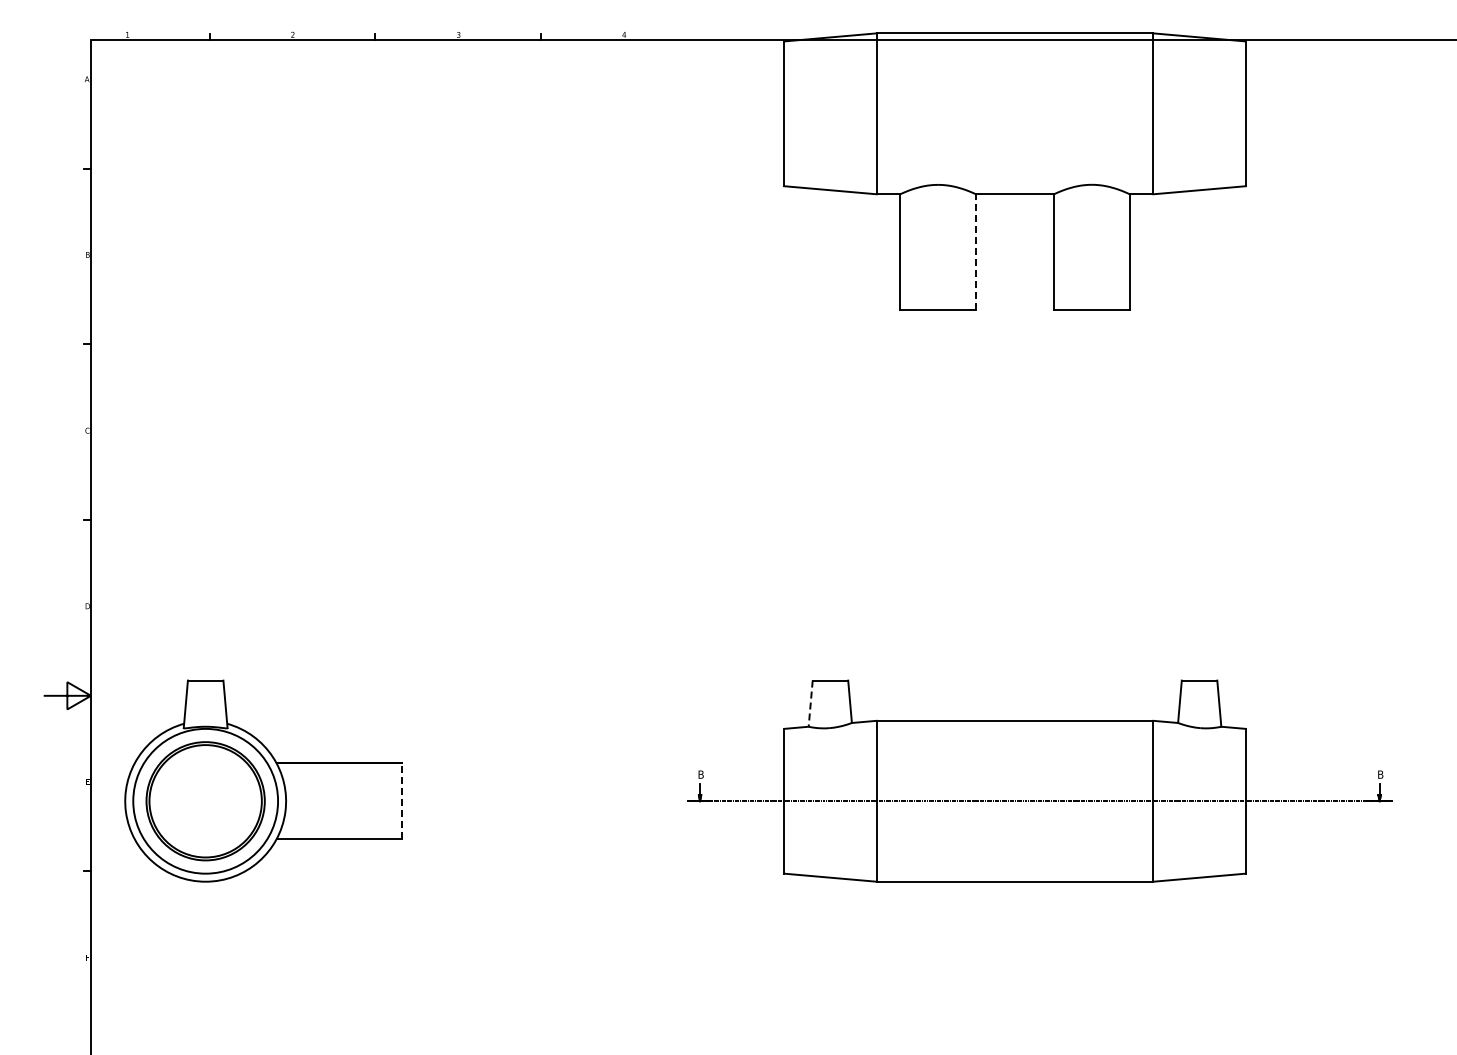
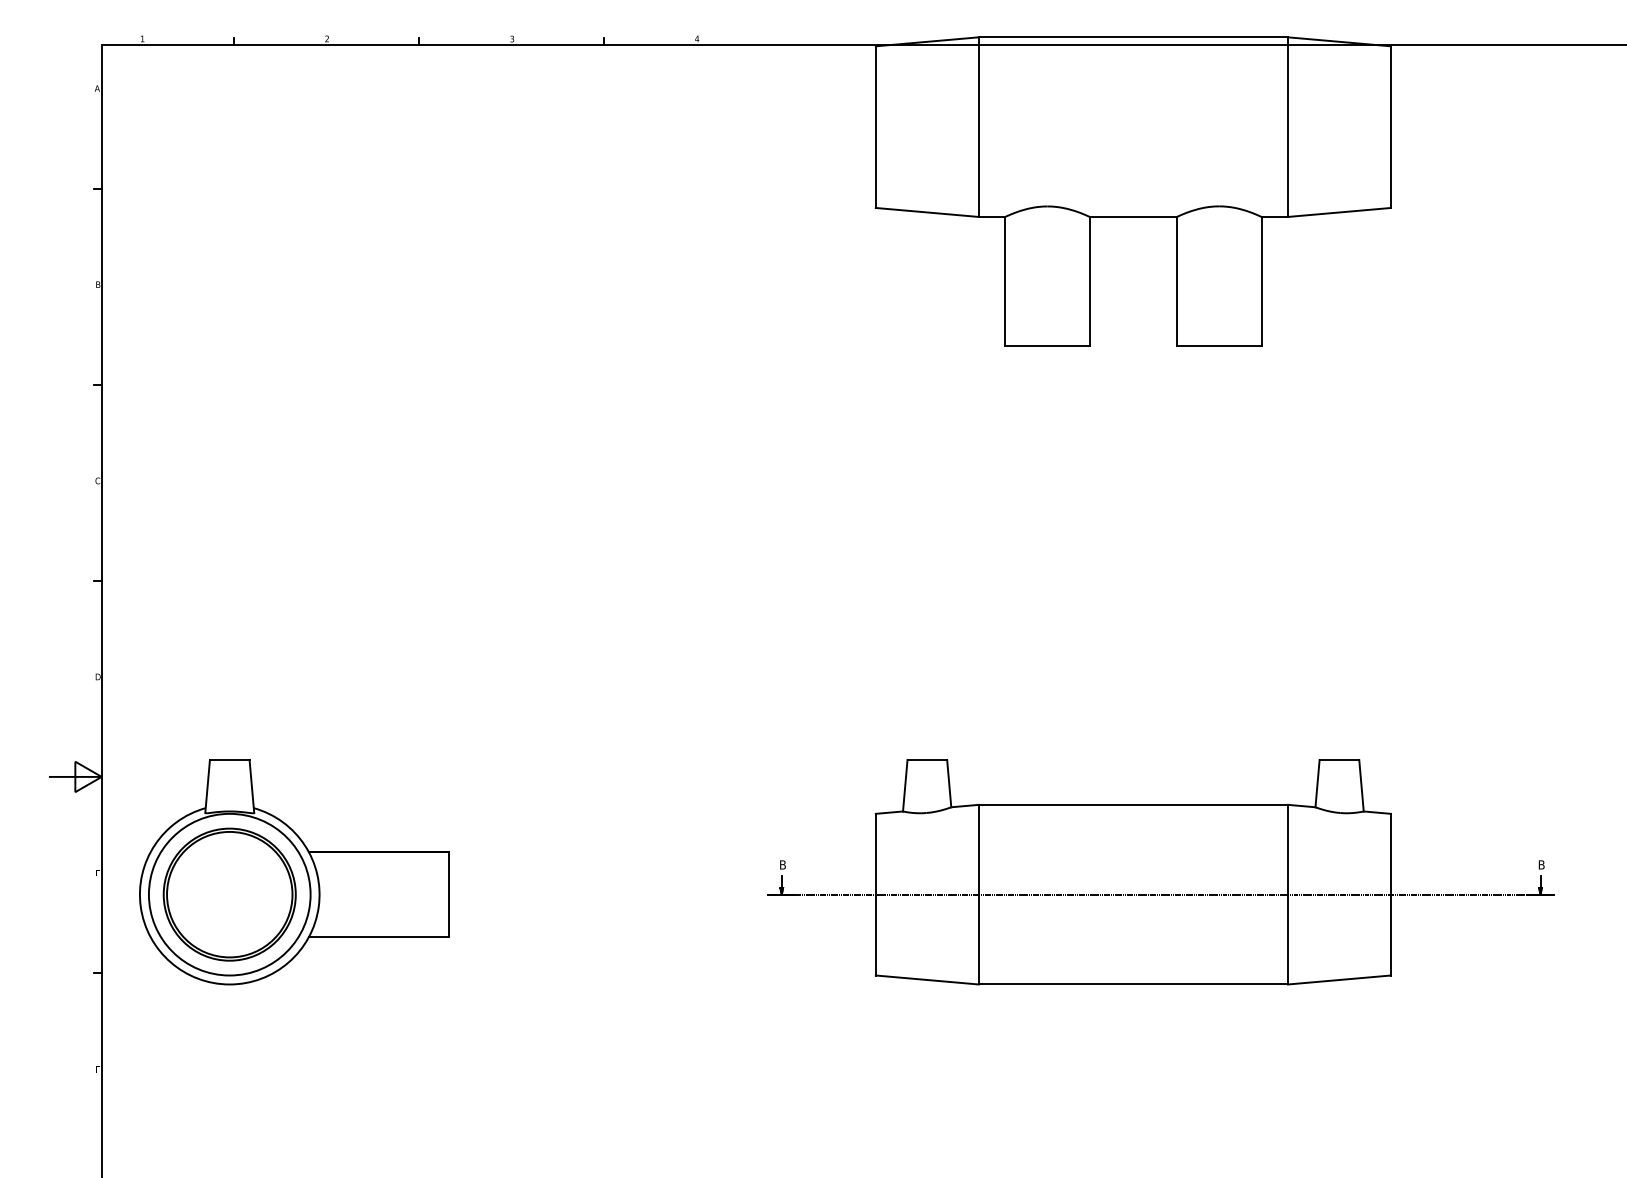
line: (975, 252) -> (1089, 281), dashed -> solid
line: (810, 704) -> (905, 786), dashed -> solid
line: (402, 801) -> (449, 894), dashed -> solid

